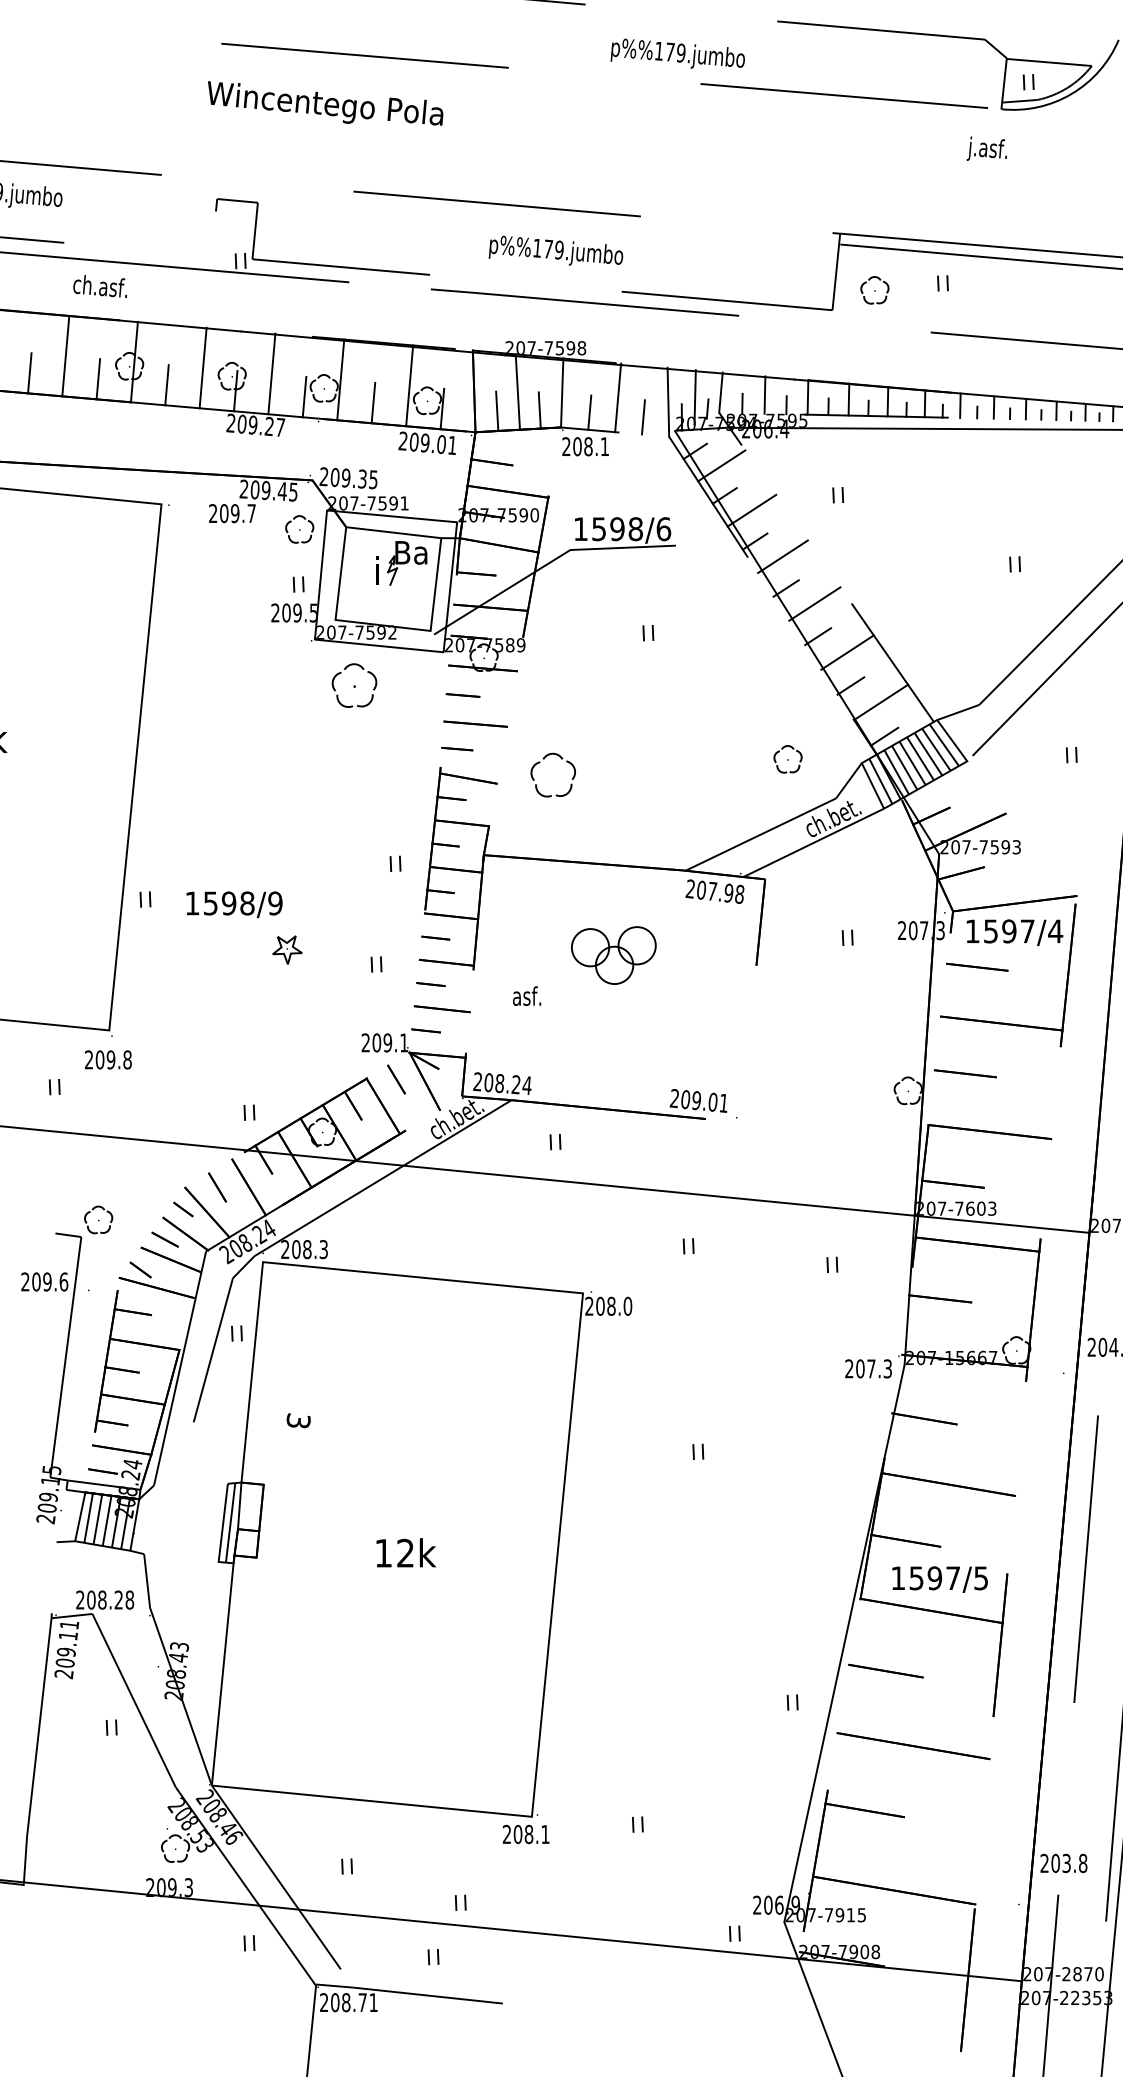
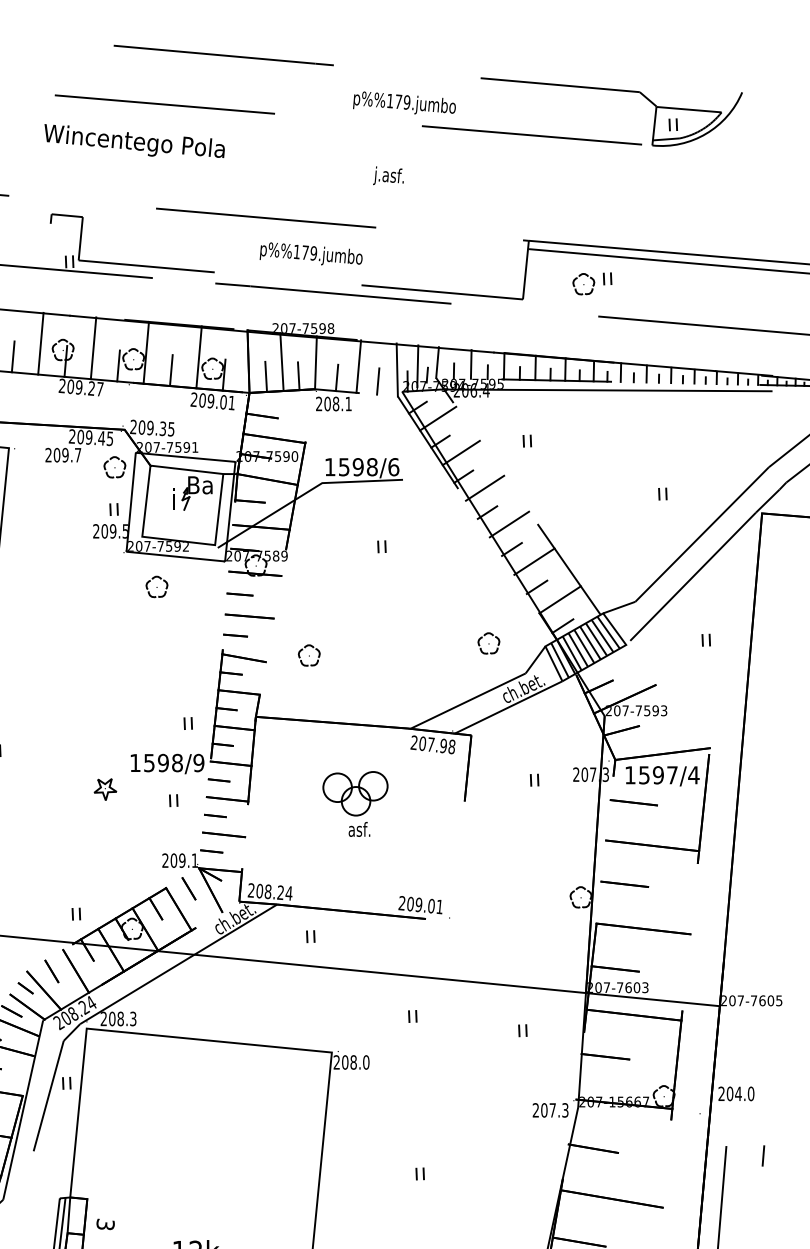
text: (986, 148) -> (388, 175), moved
part: (874, 290) -> (583, 284), moved
part: (354, 685) -> (156, 586), size x0.62
part: (553, 774) -> (309, 655), size x0.62
text: (234, 904) -> (167, 763), moved
text: (527, 995) -> (359, 828), moved
text: (298, 1420) -> (105, 1224), moved

